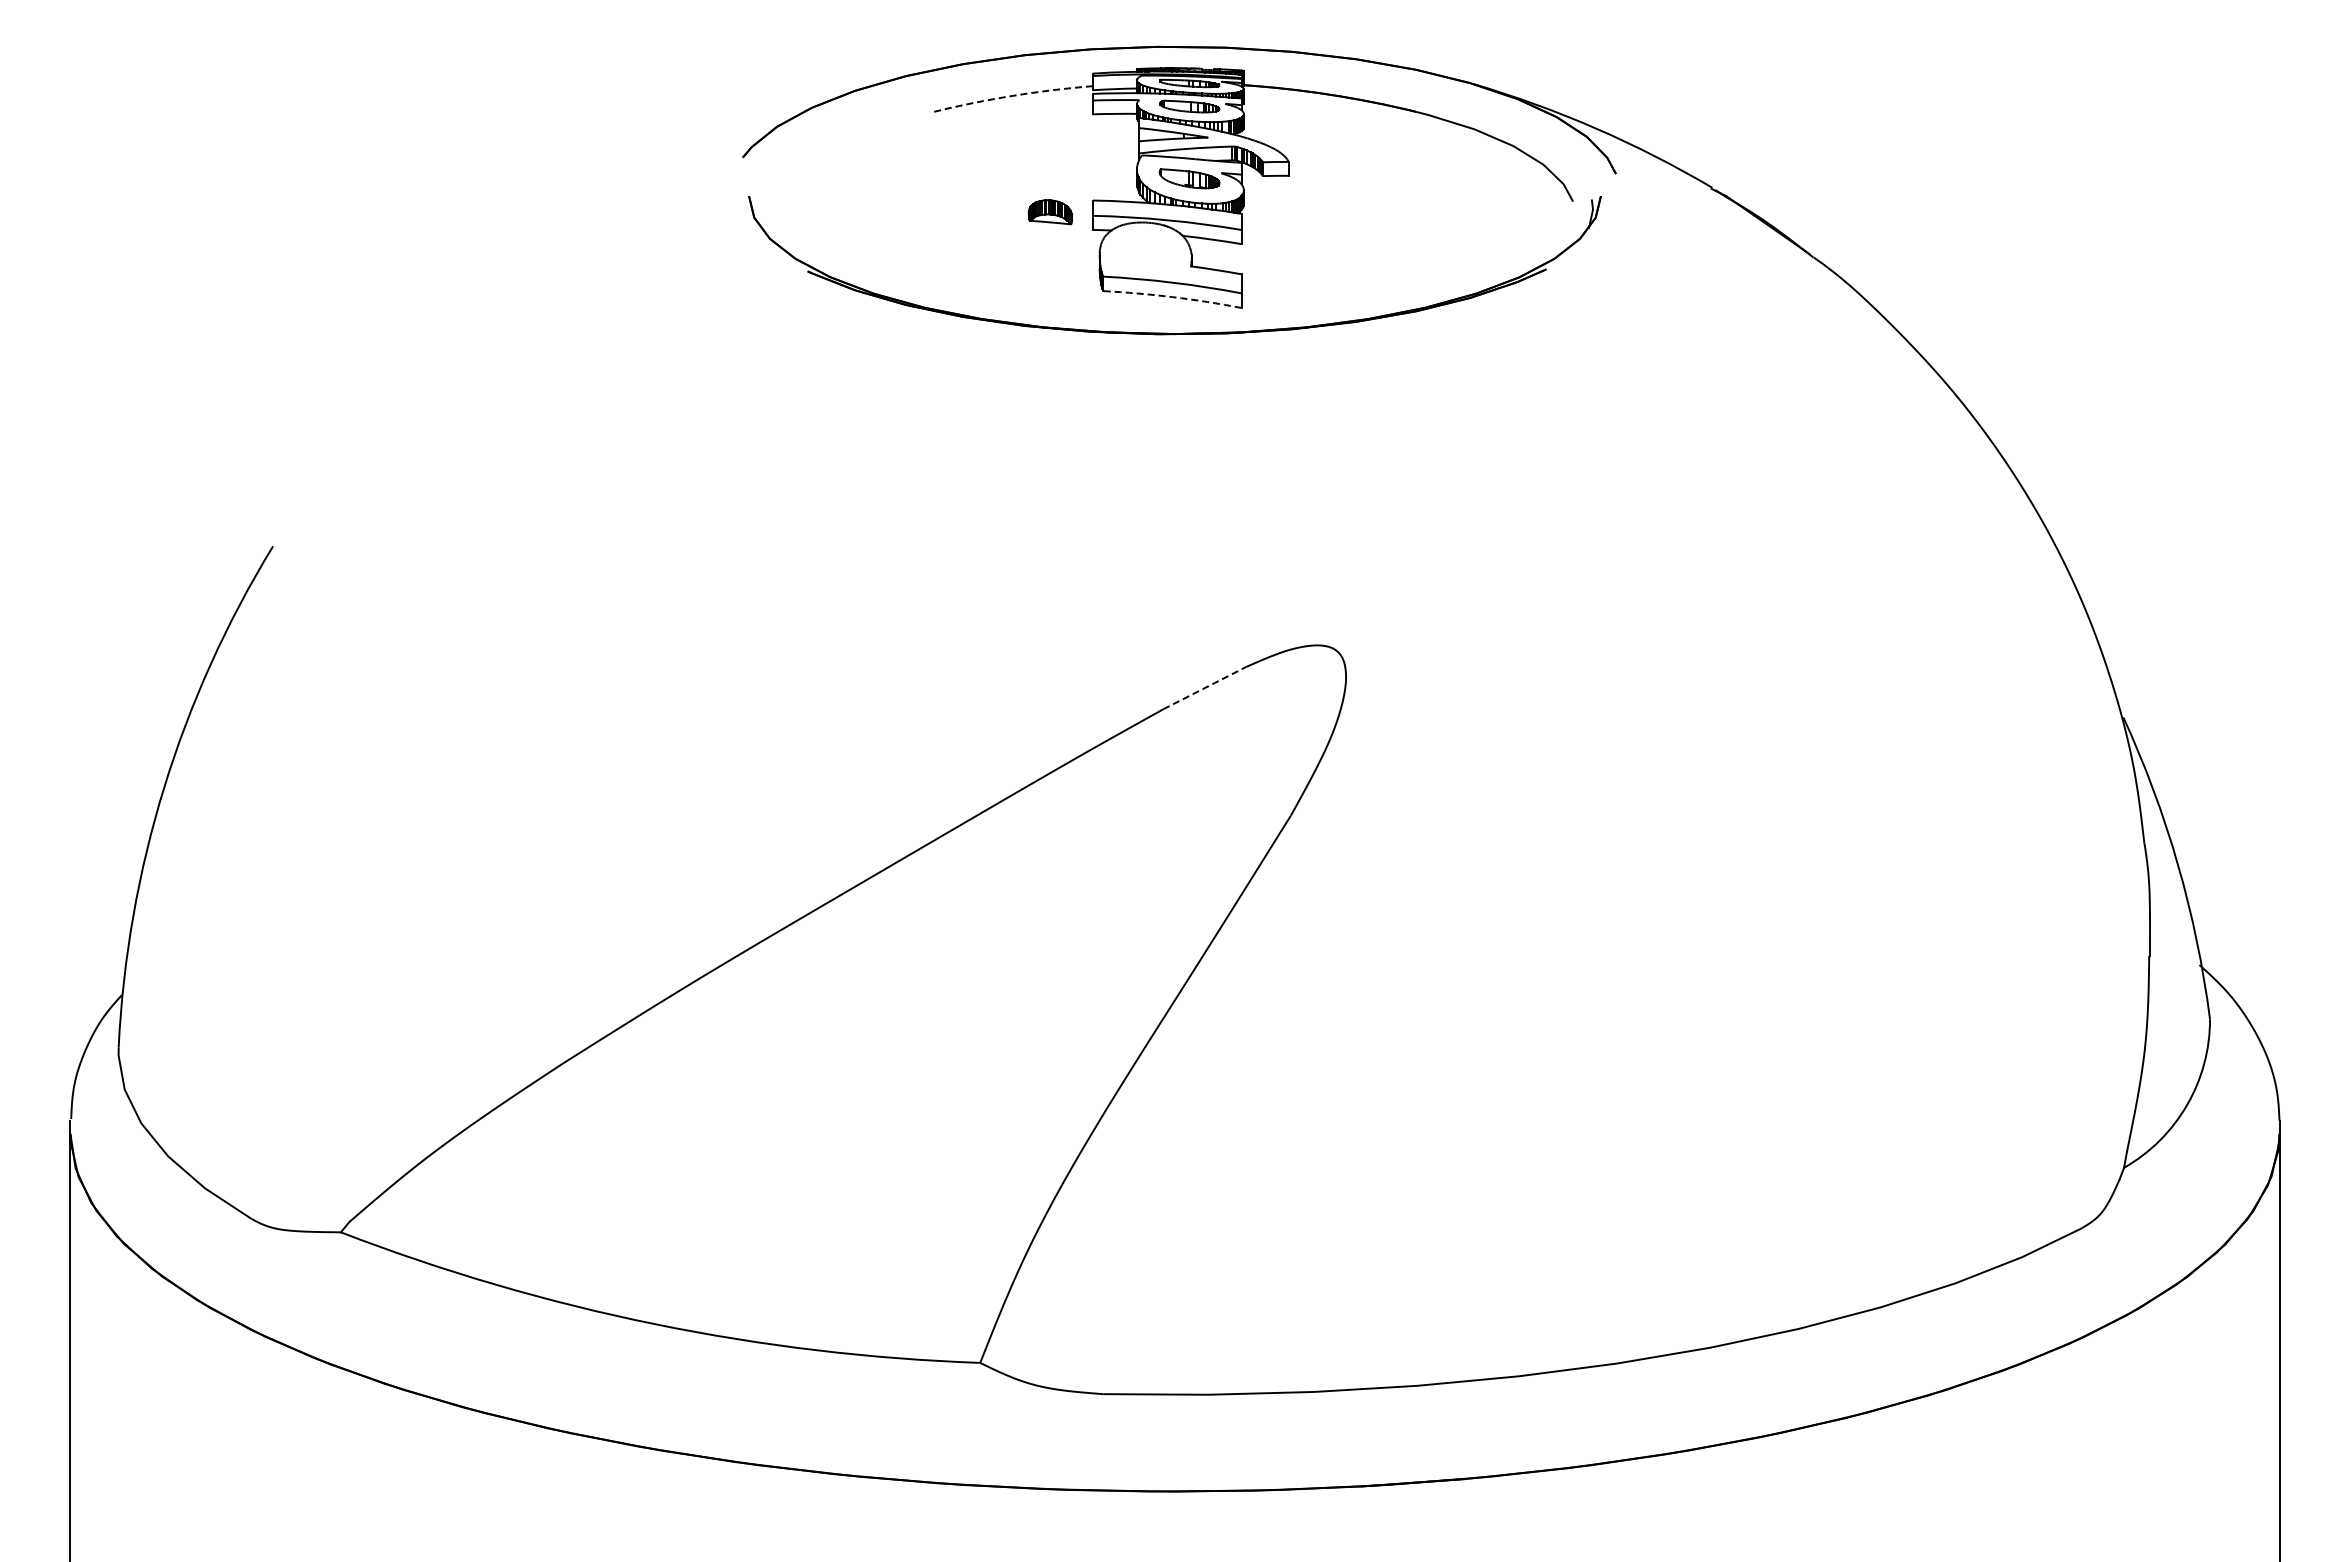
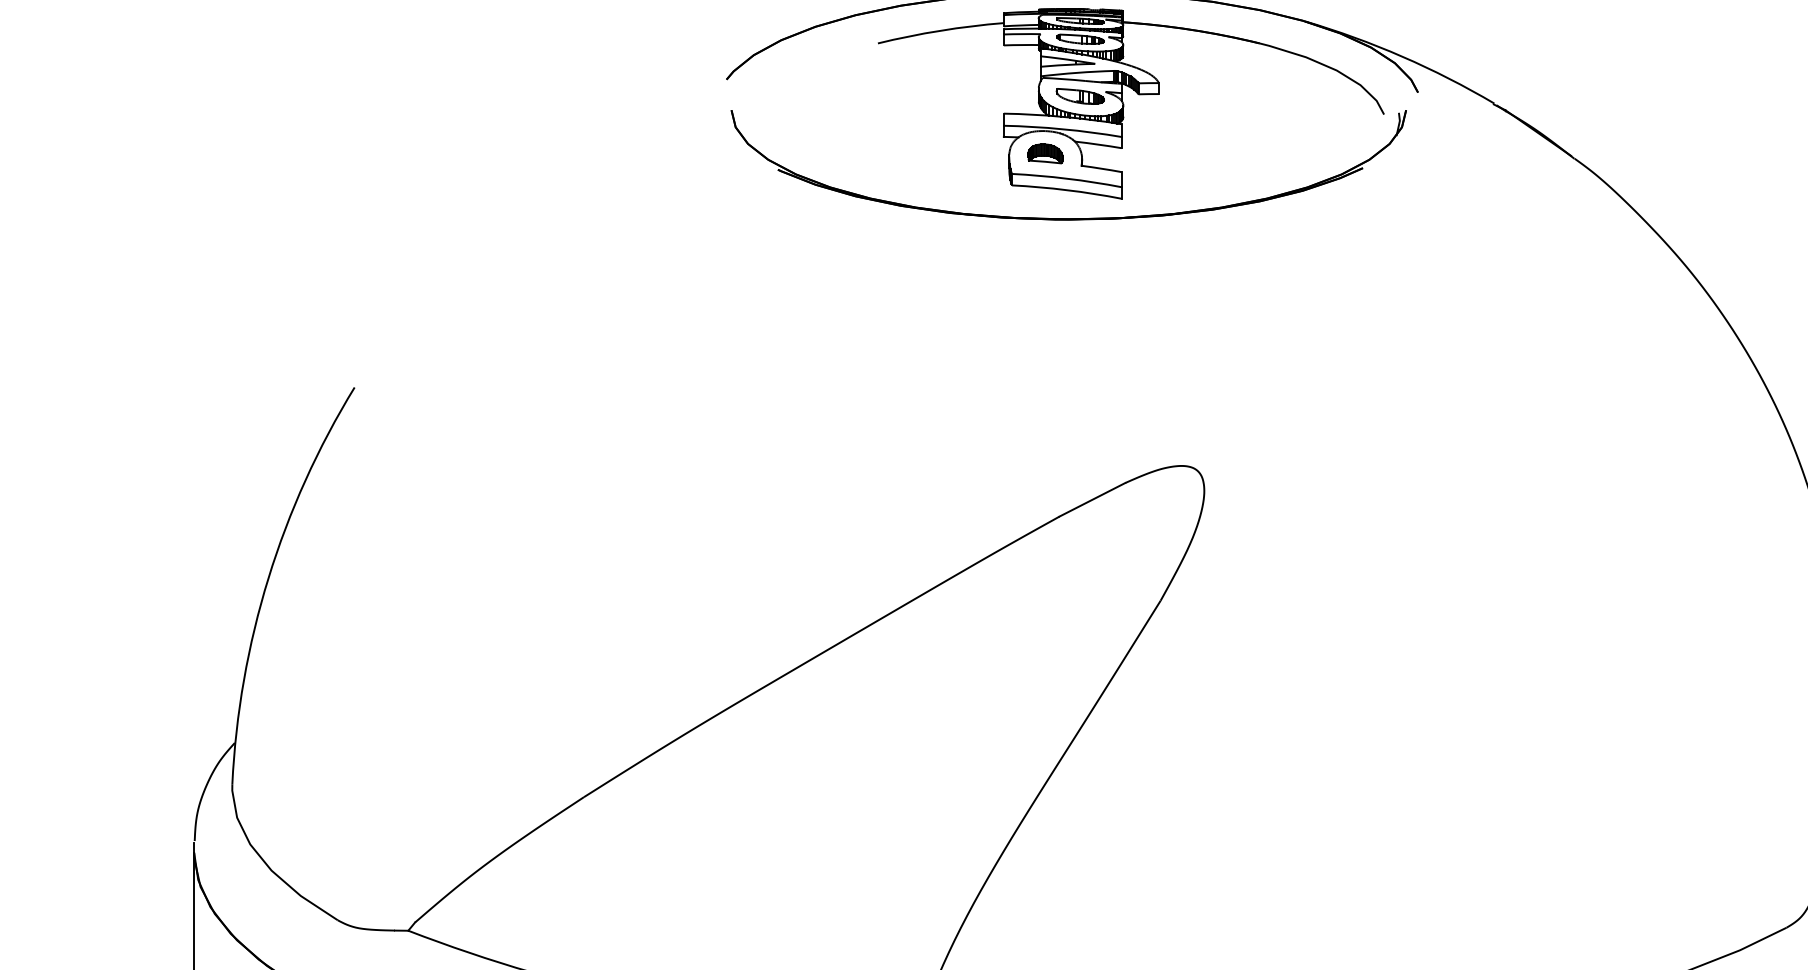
arc: (1012, 95) -> (940, 30), dashed -> solid
part: (1050, 212) -> (1045, 154), moved
arc: (1172, 297) -> (1066, 190), dashed -> solid
line: (1204, 688) -> (1092, 500), dashed -> solid

